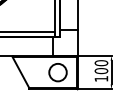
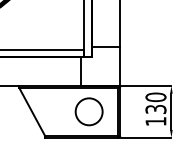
text: (101, 71) -> (156, 110), 100 -> 130

